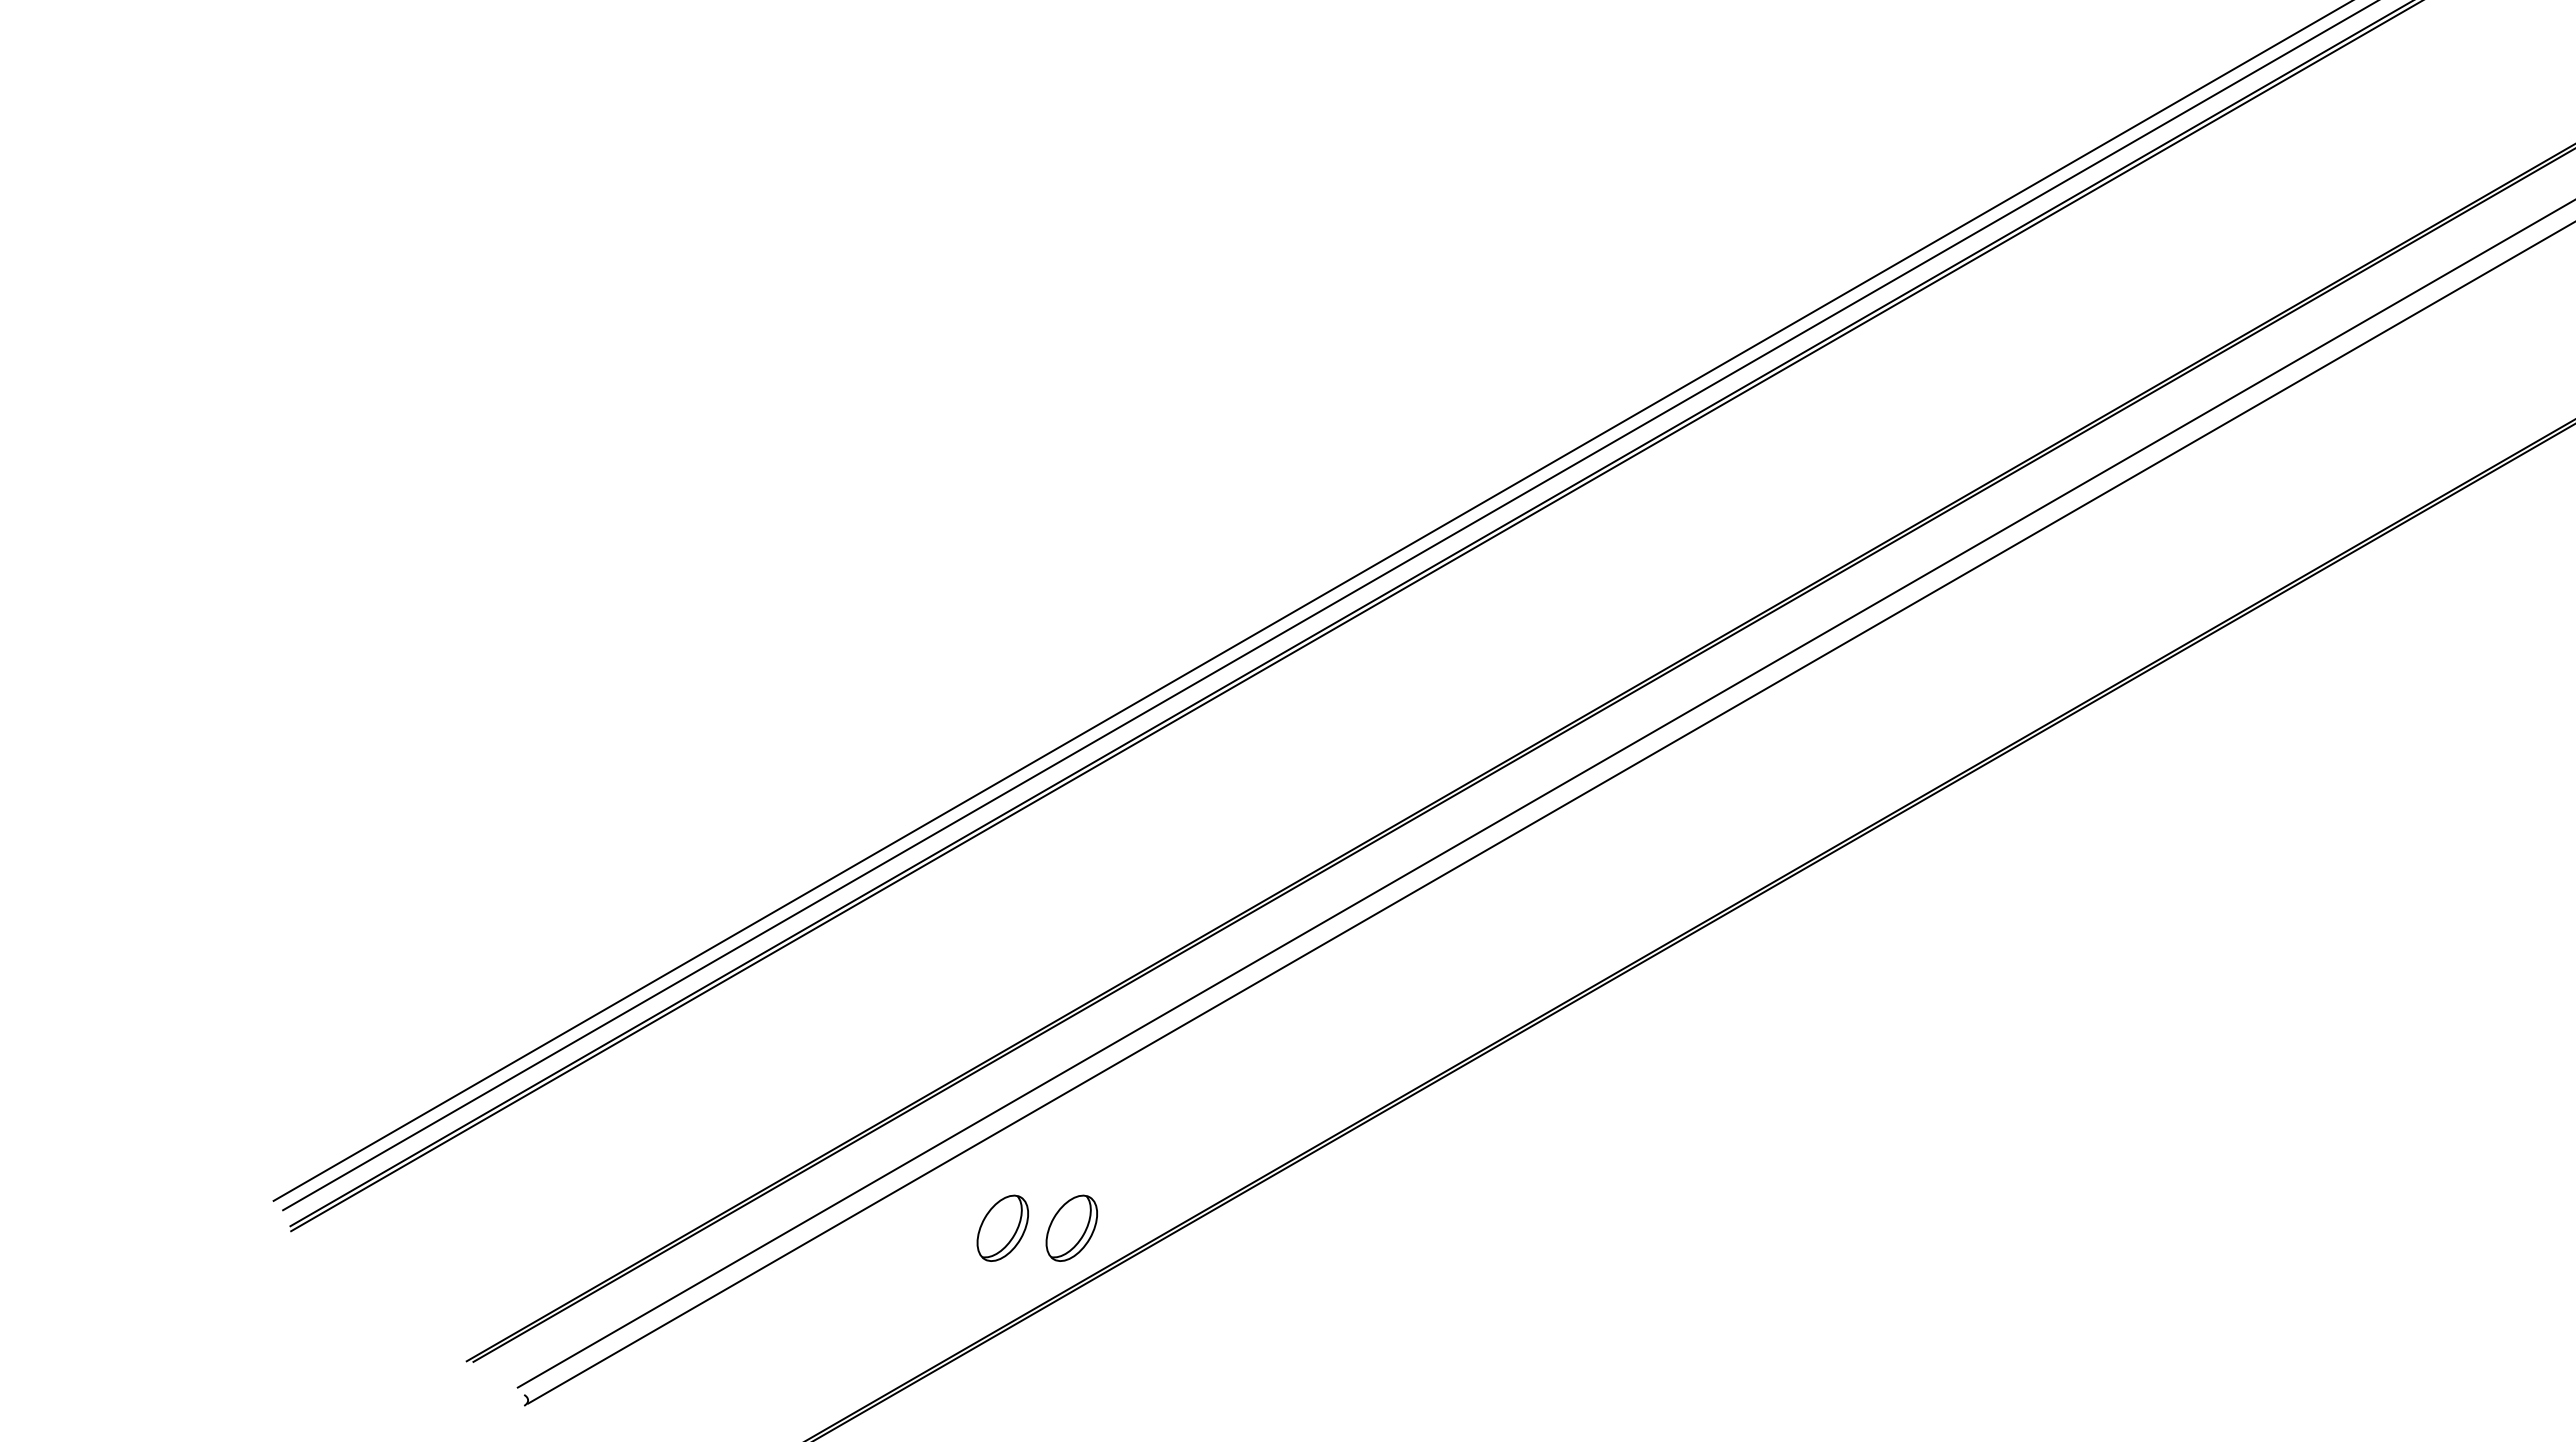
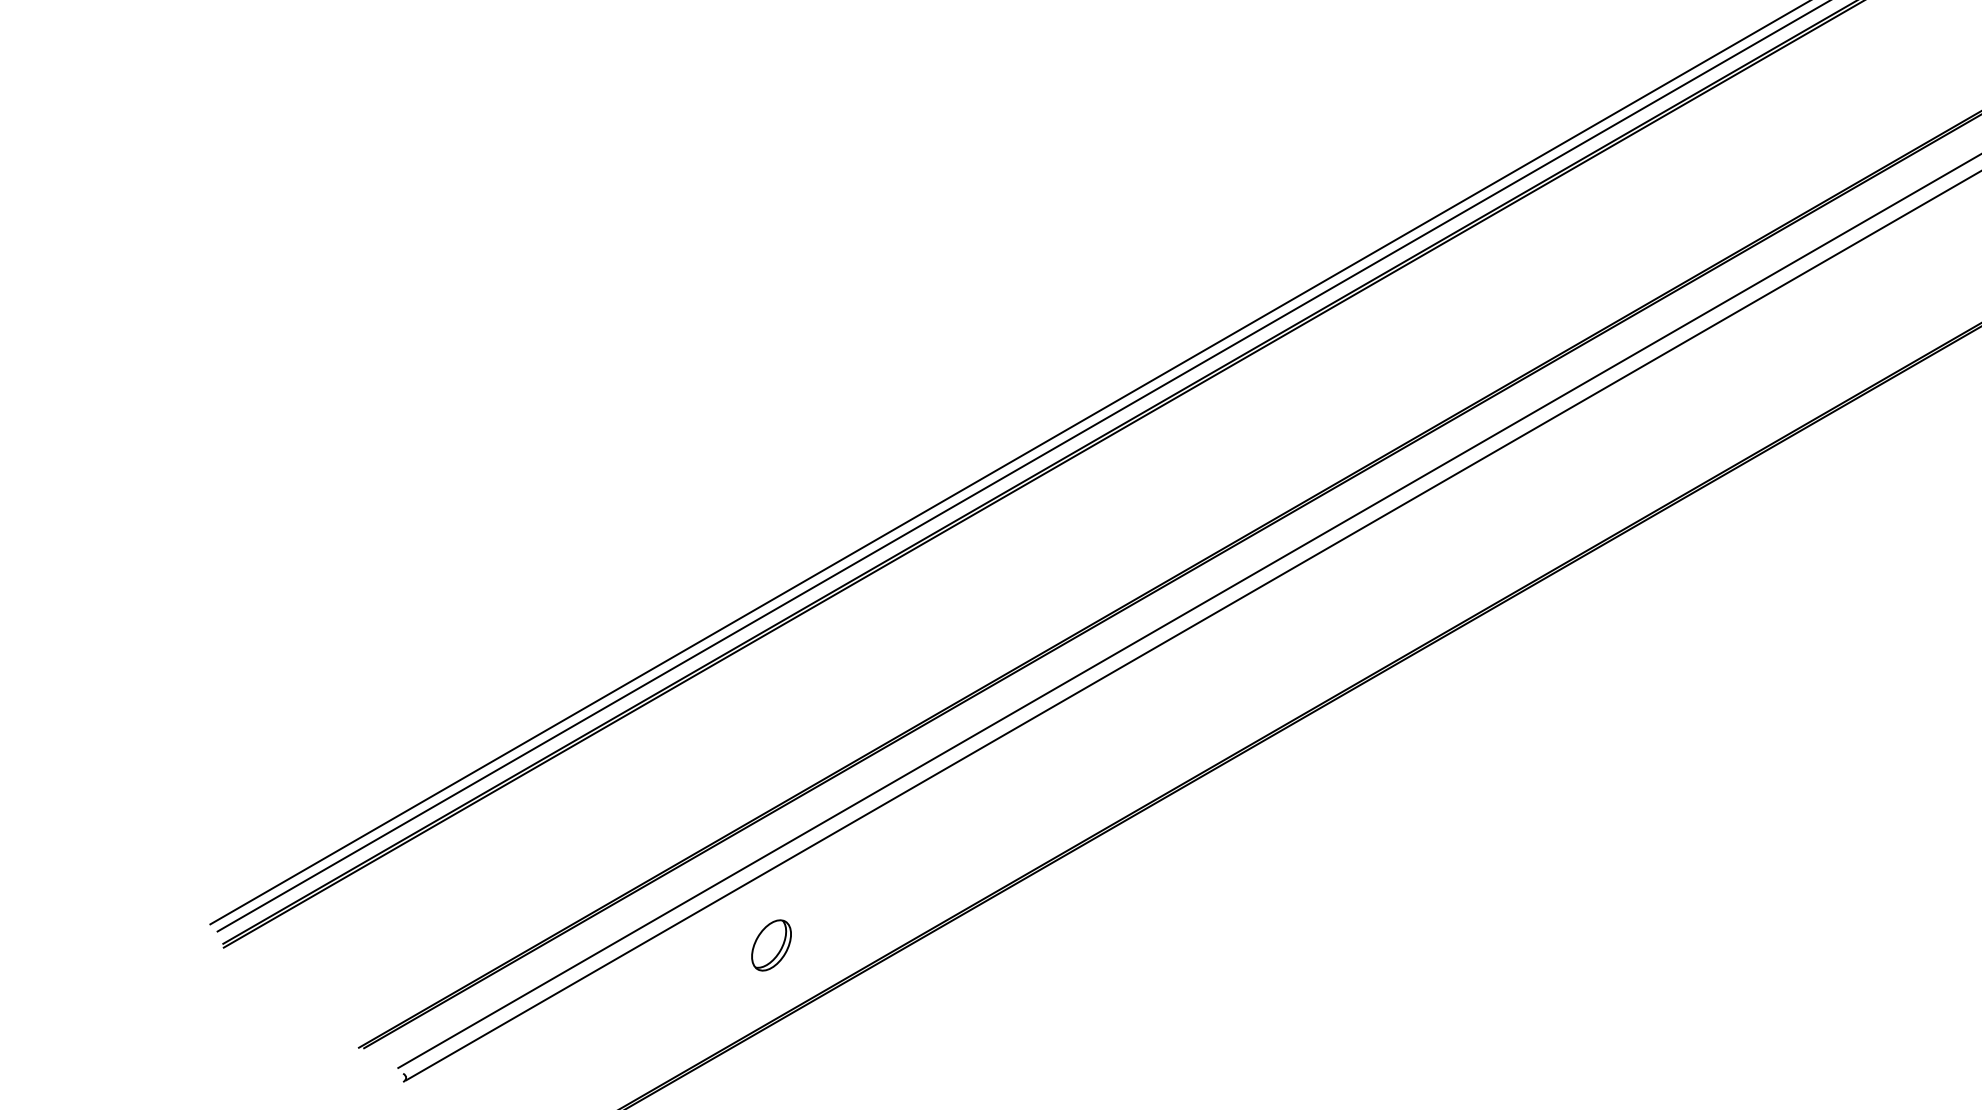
part: (1071, 1227) -> (824, 944), removed

